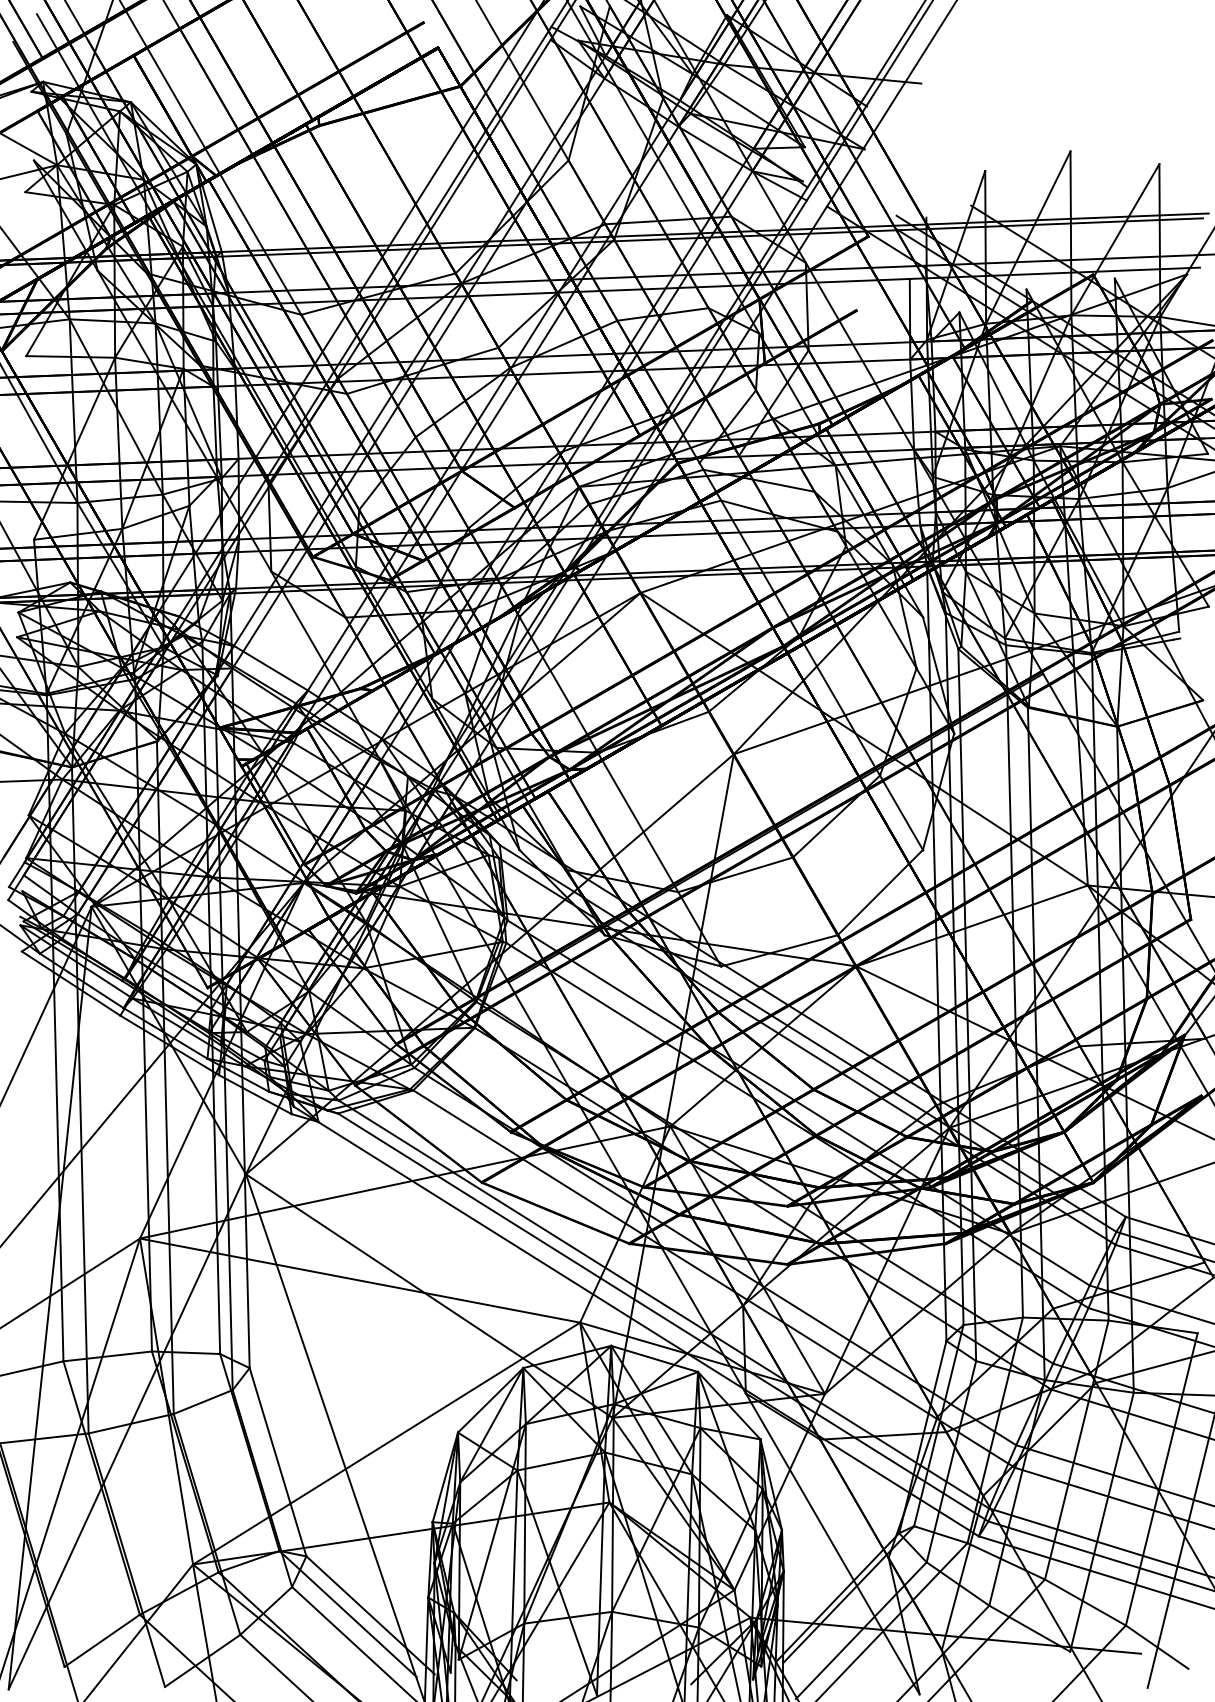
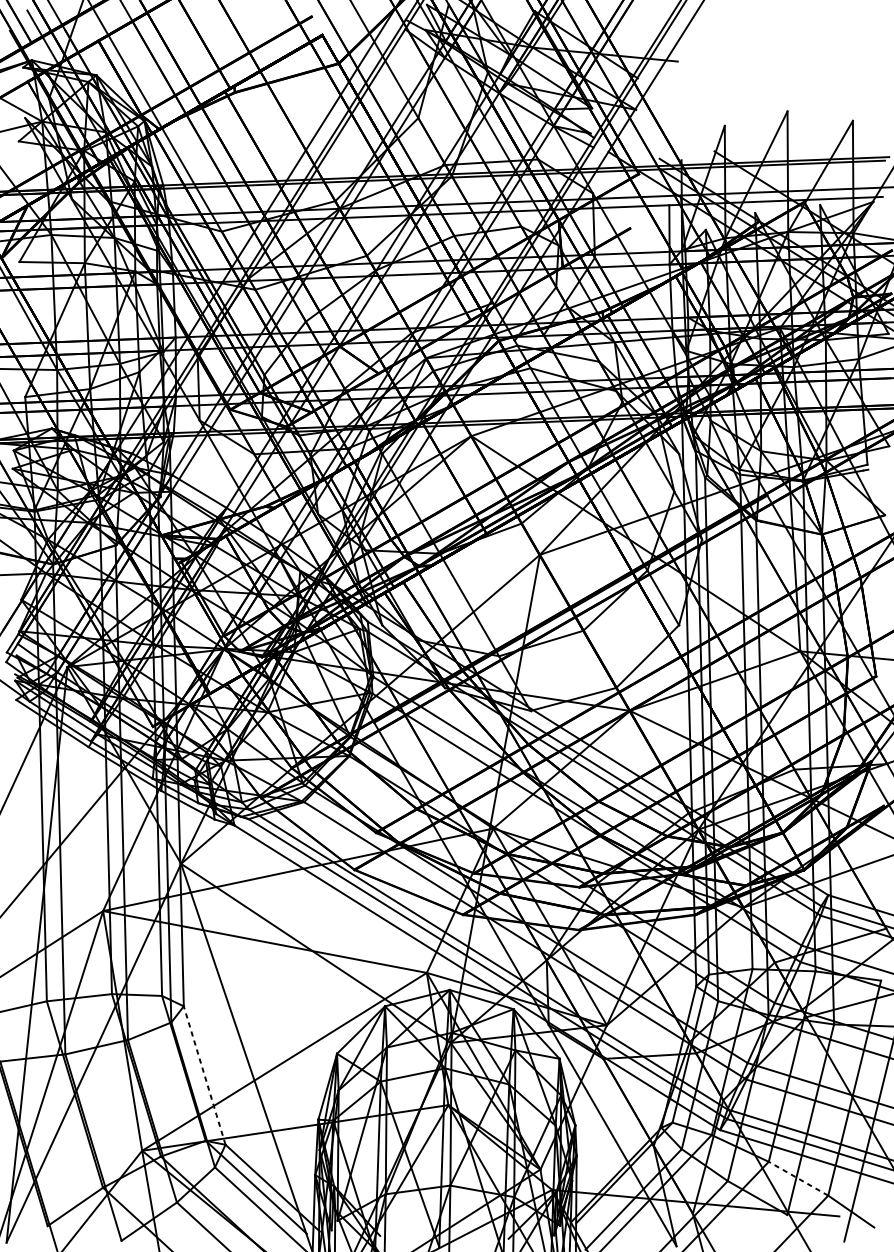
line: (277, 1461) -> (204, 1075), solid -> dashed
line: (1085, 1602) -> (798, 1178), solid -> dashed

